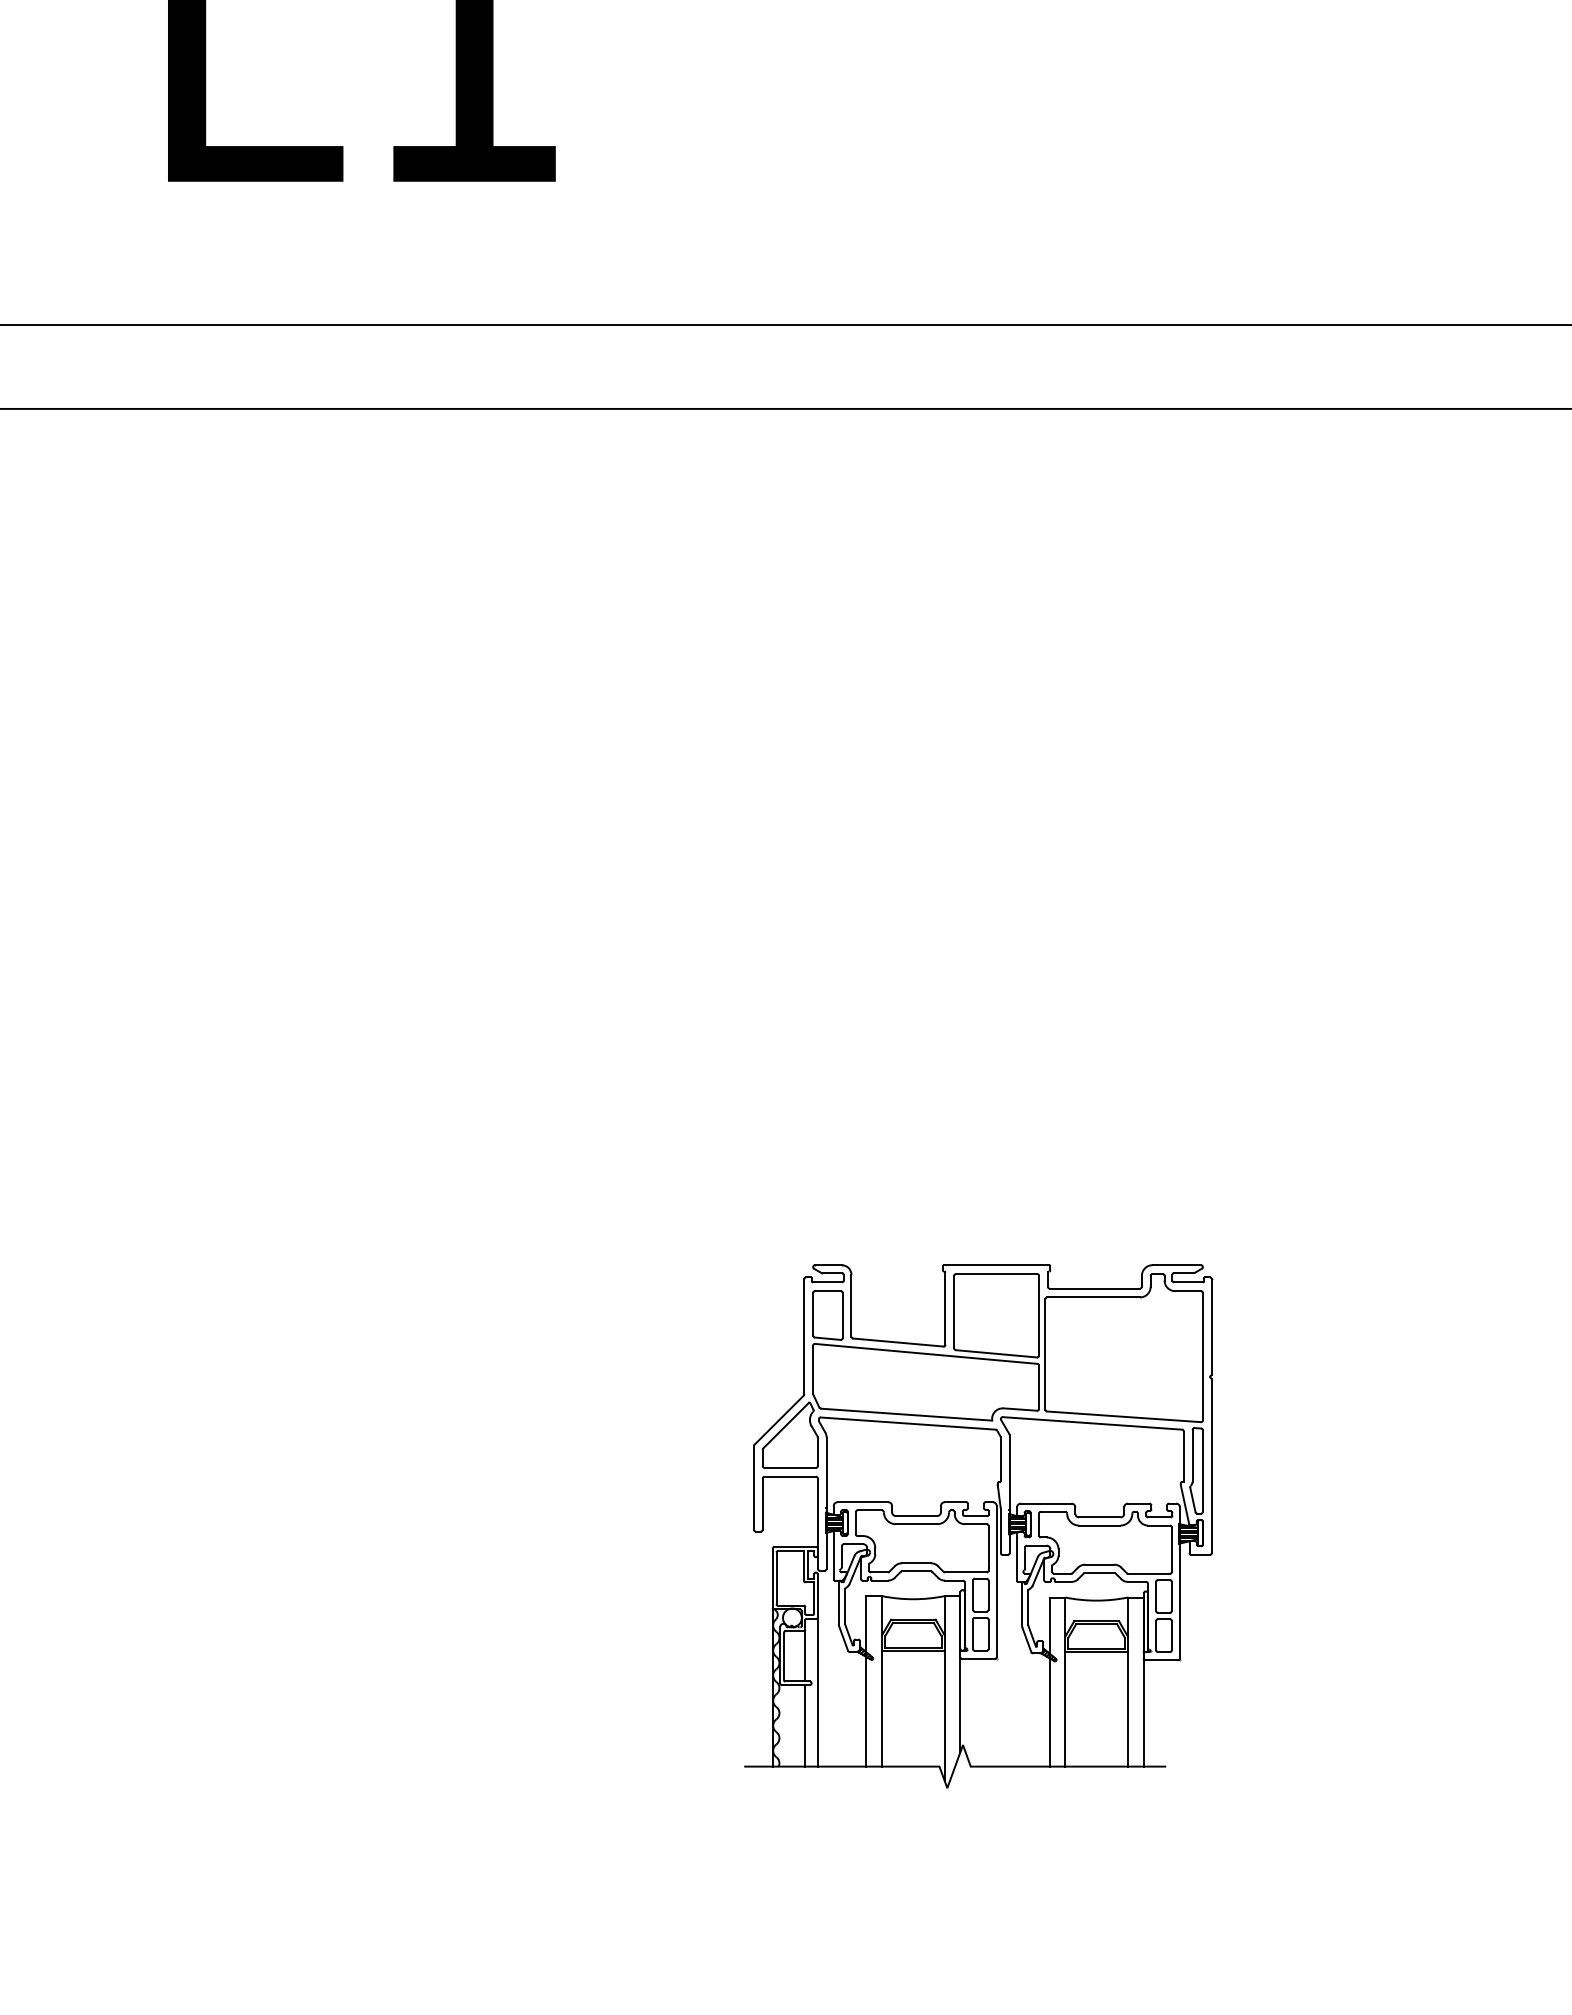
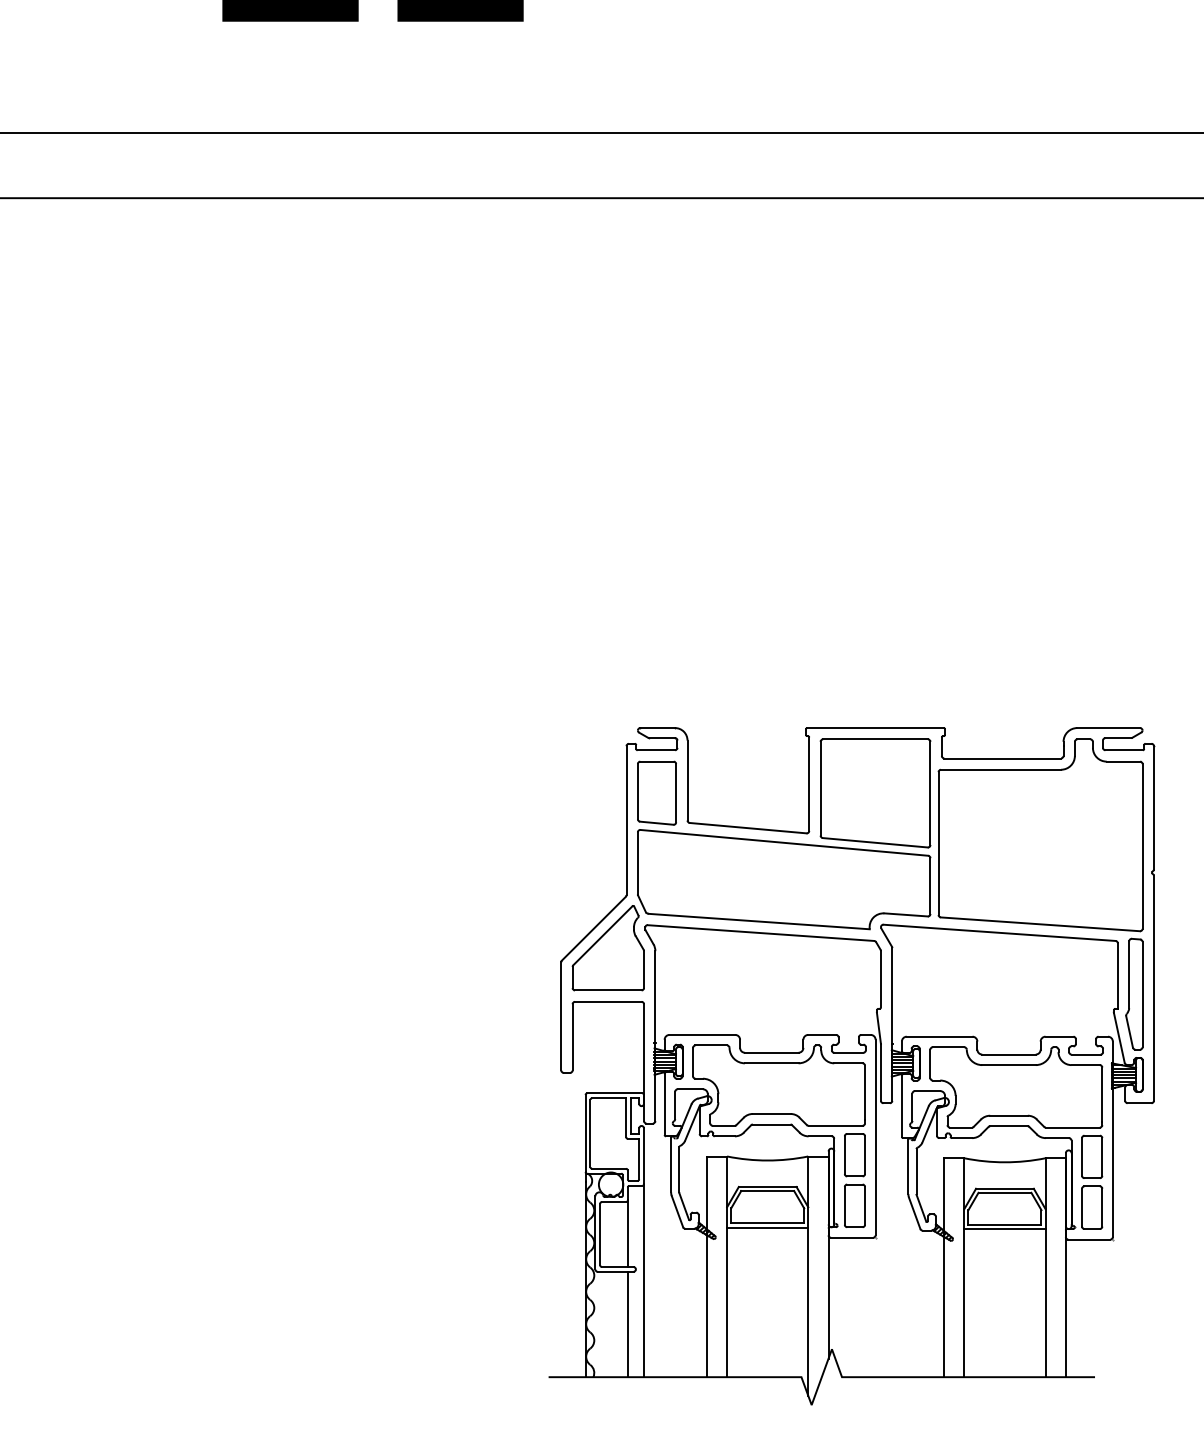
part: (978, 1526) -> (852, 1066), size x1.67

